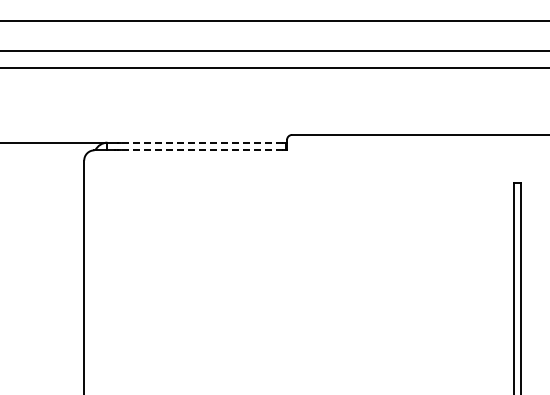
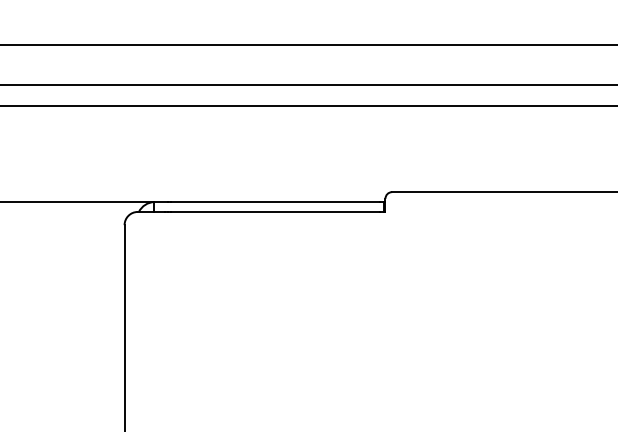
line: (201, 142) -> (275, 201), dashed -> solid
line: (201, 150) -> (275, 212), dashed -> solid

